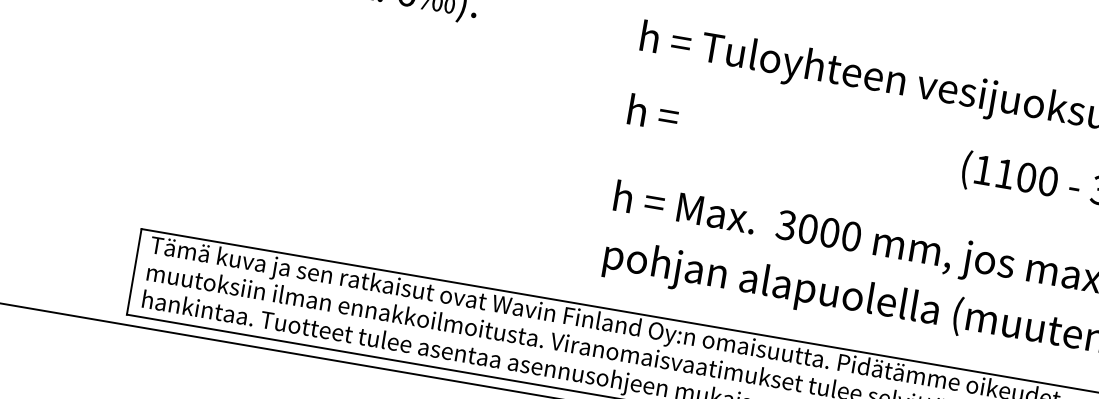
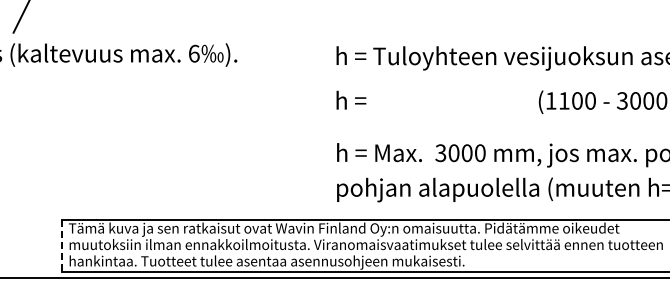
line: (133, 272) -> (61, 246), solid -> dashed

